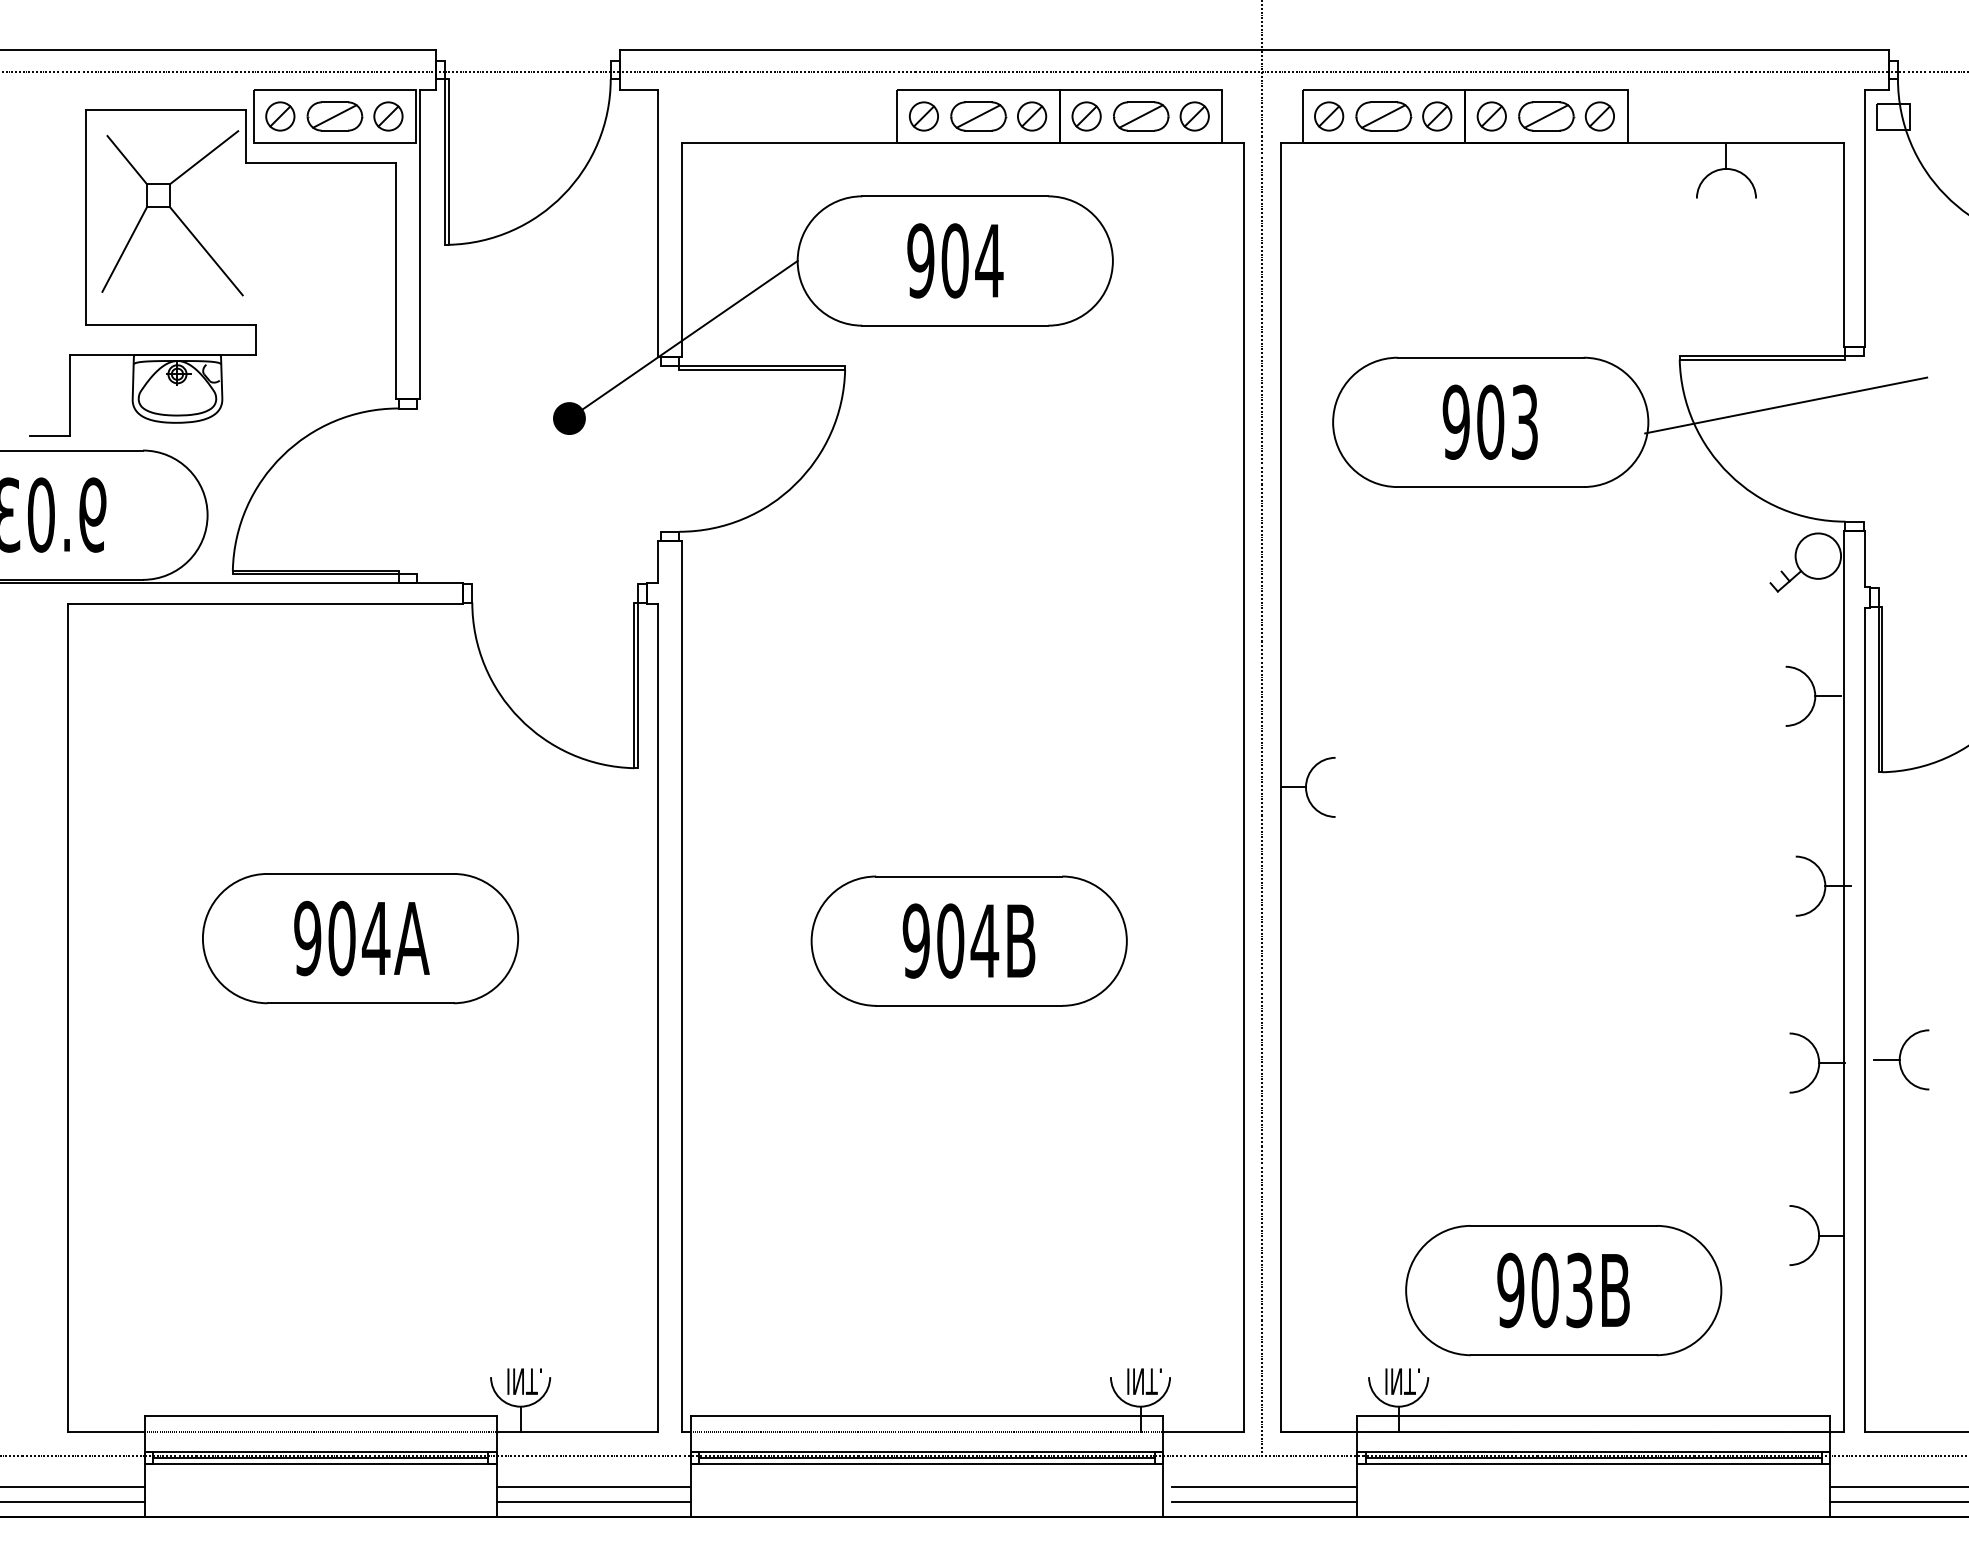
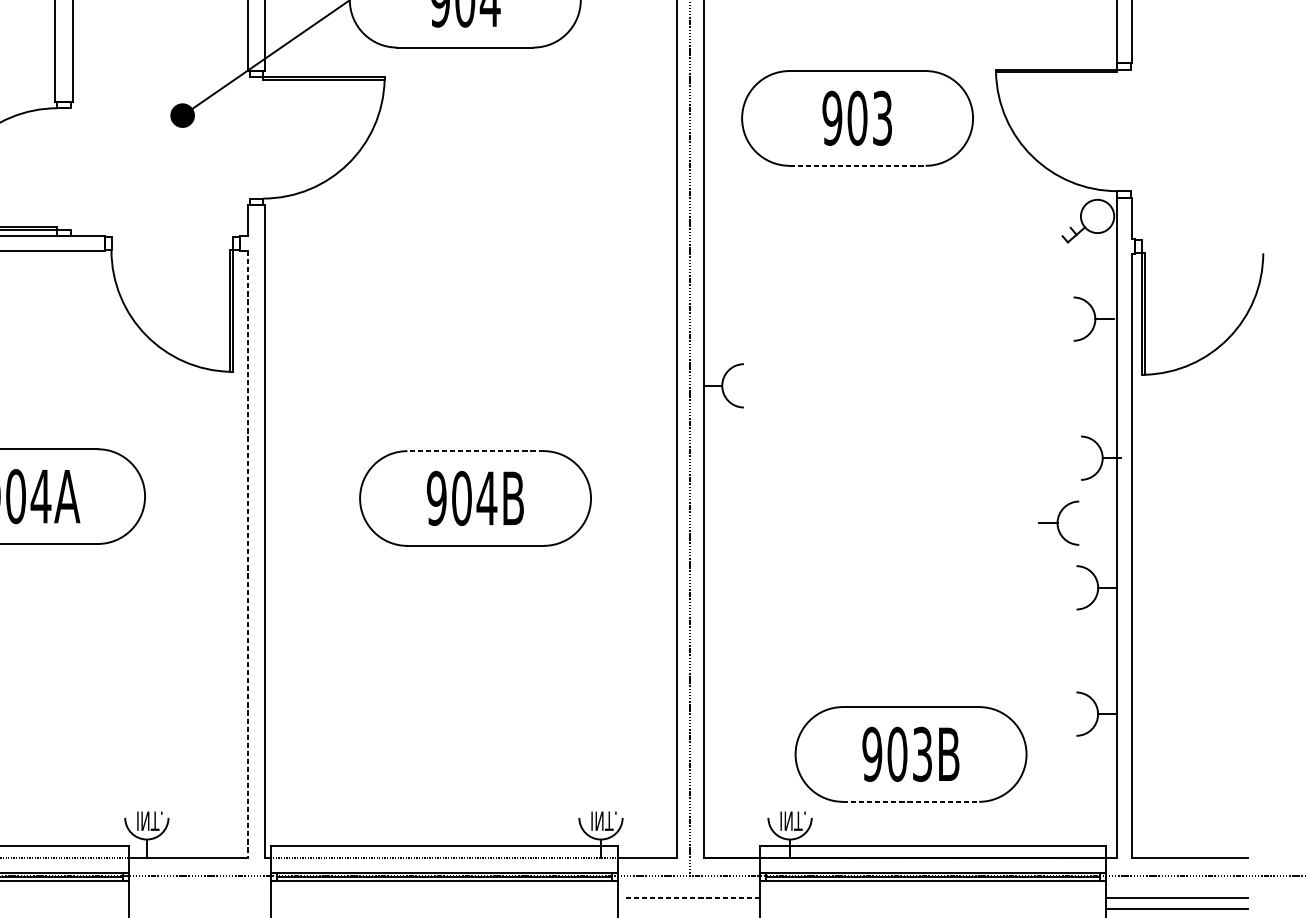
line: (1786, 405) -> (1074, 106), removed
line: (1490, 487) -> (857, 166), solid -> dashed
line: (969, 876) -> (475, 451), solid -> dashed
line: (658, 1018) -> (247, 555), solid -> dashed
part: (1901, 1059) -> (1058, 522), moved
line: (1563, 1355) -> (910, 802), solid -> dashed
line: (593, 1486) -> (200, 898), removed
line: (1264, 1486) -> (691, 898), solid -> dashed
line: (593, 1501) -> (200, 908), removed
line: (1264, 1501) -> (691, 908), removed

